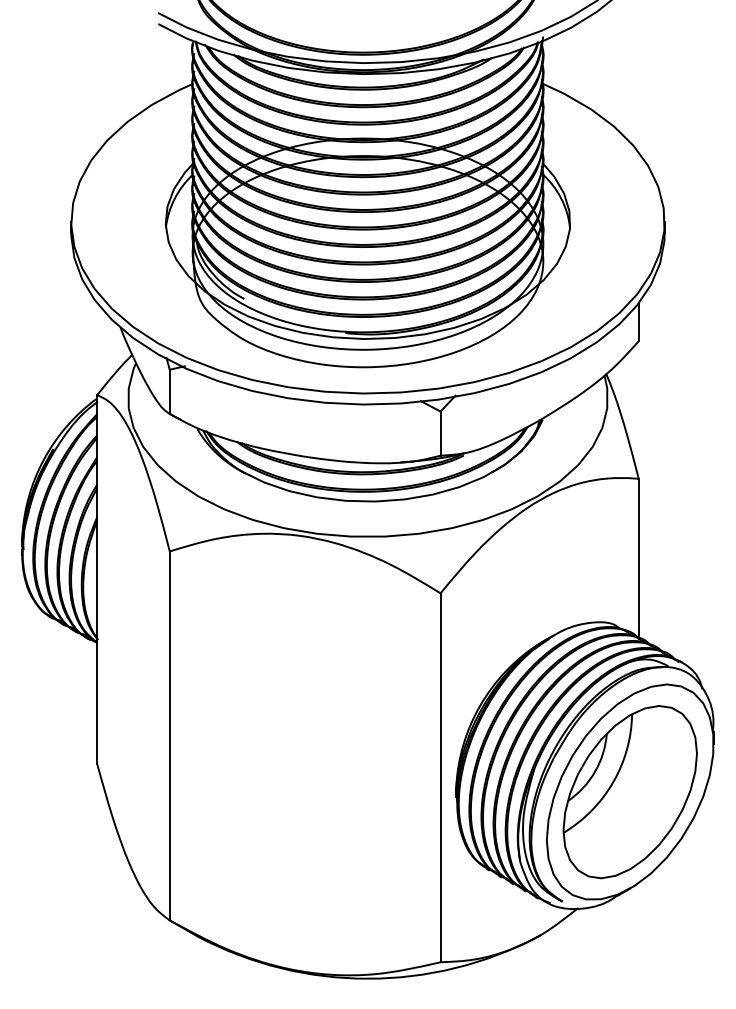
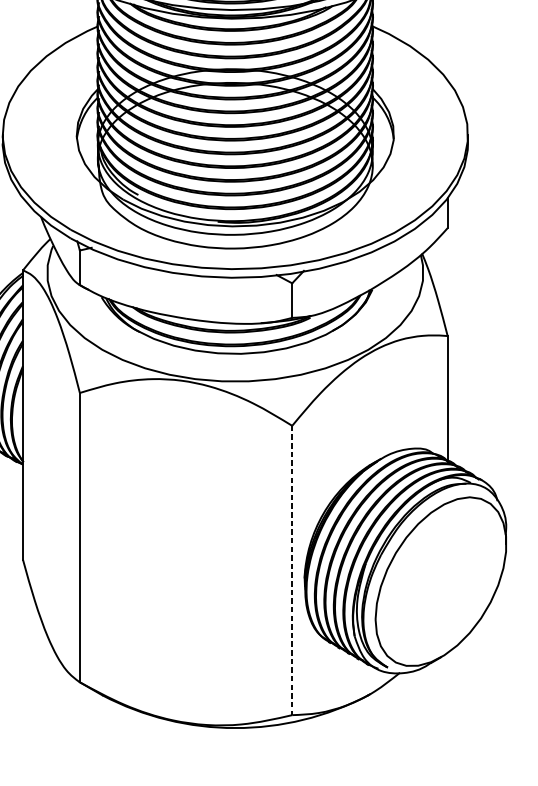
line: (440, 778) -> (292, 571), solid -> dashed
part: (629, 792) -> (440, 582), removed

